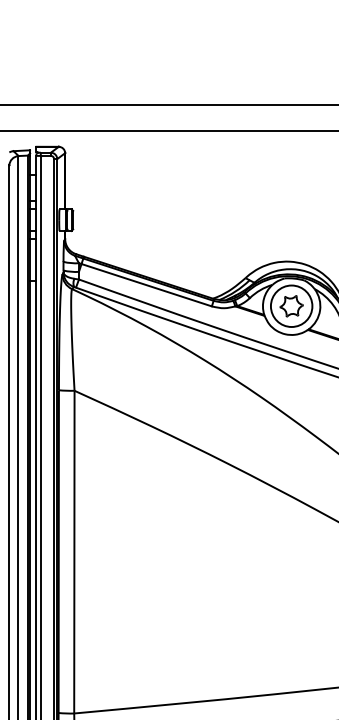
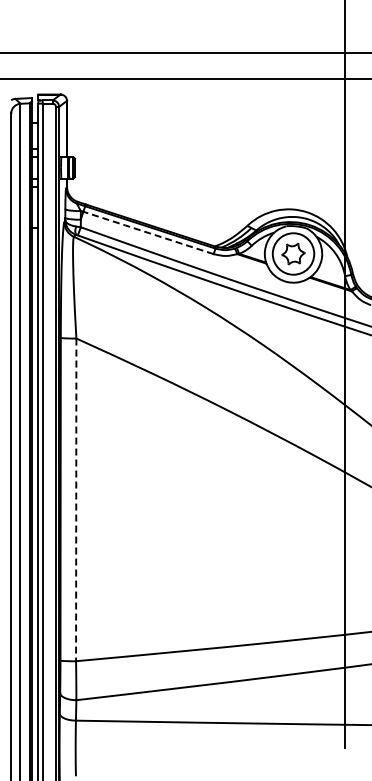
line: (145, 284) -> (147, 232), solid -> dashed
line: (74, 550) -> (76, 498), solid -> dashed

